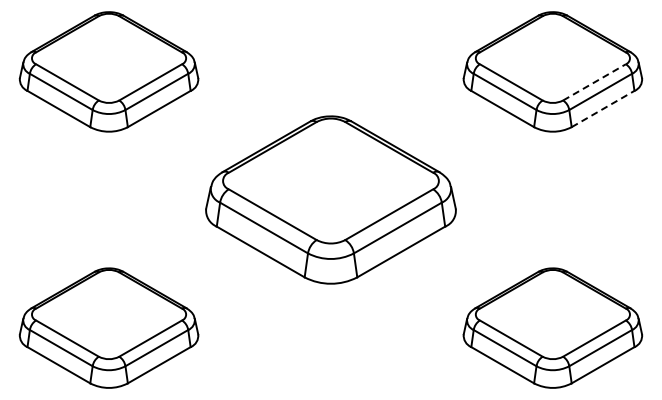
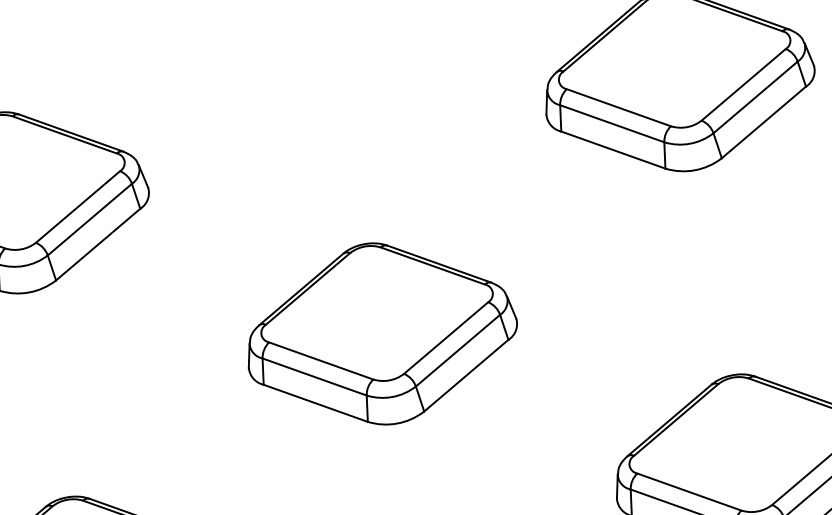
line: (594, 82) -> (743, 85), dashed -> solid
line: (603, 108) -> (764, 121), dashed -> solid
part: (330, 199) -> (379, 333), size x0.71

